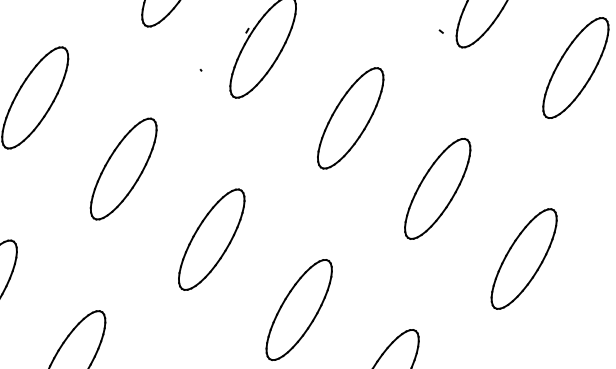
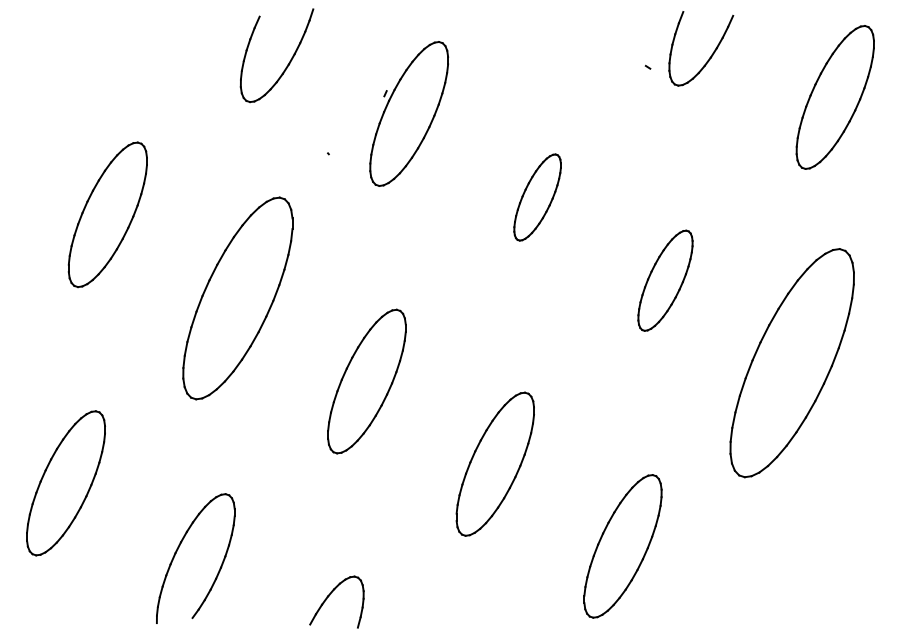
part: (350, 118) -> (537, 197), size x0.6
part: (123, 169) -> (237, 298), size x1.4
part: (437, 188) -> (665, 280), size x0.7
part: (524, 259) -> (792, 363), size x1.6

